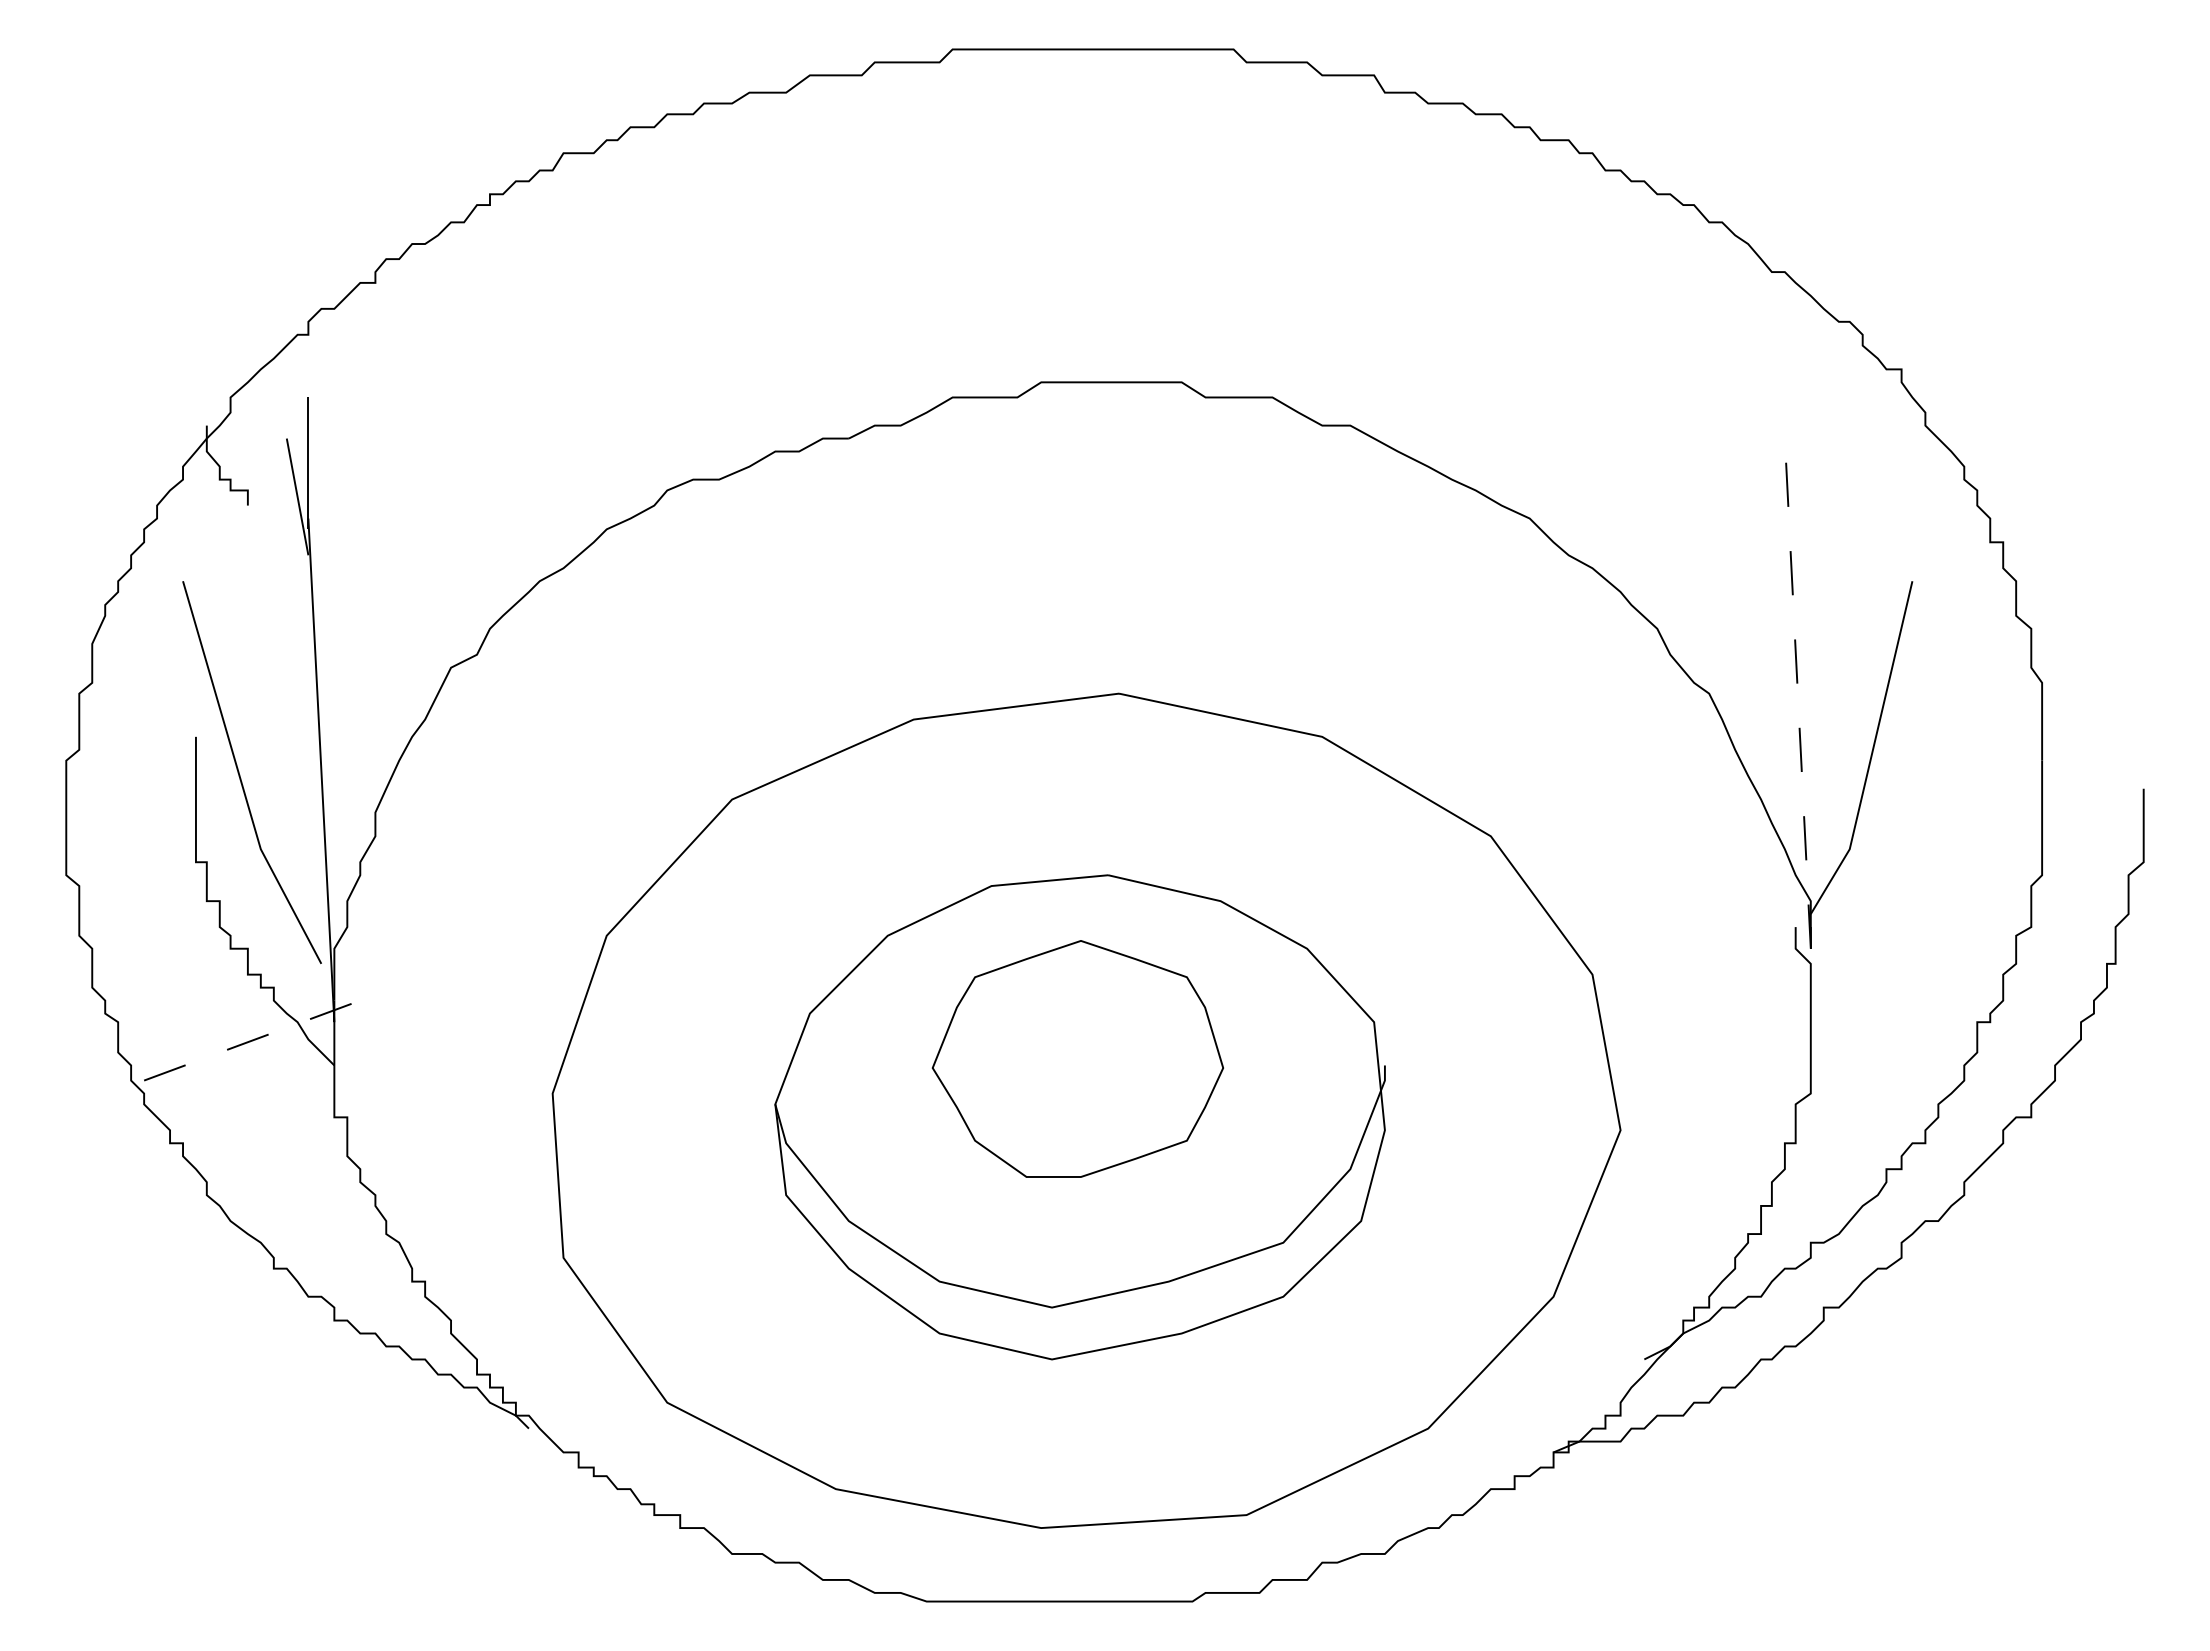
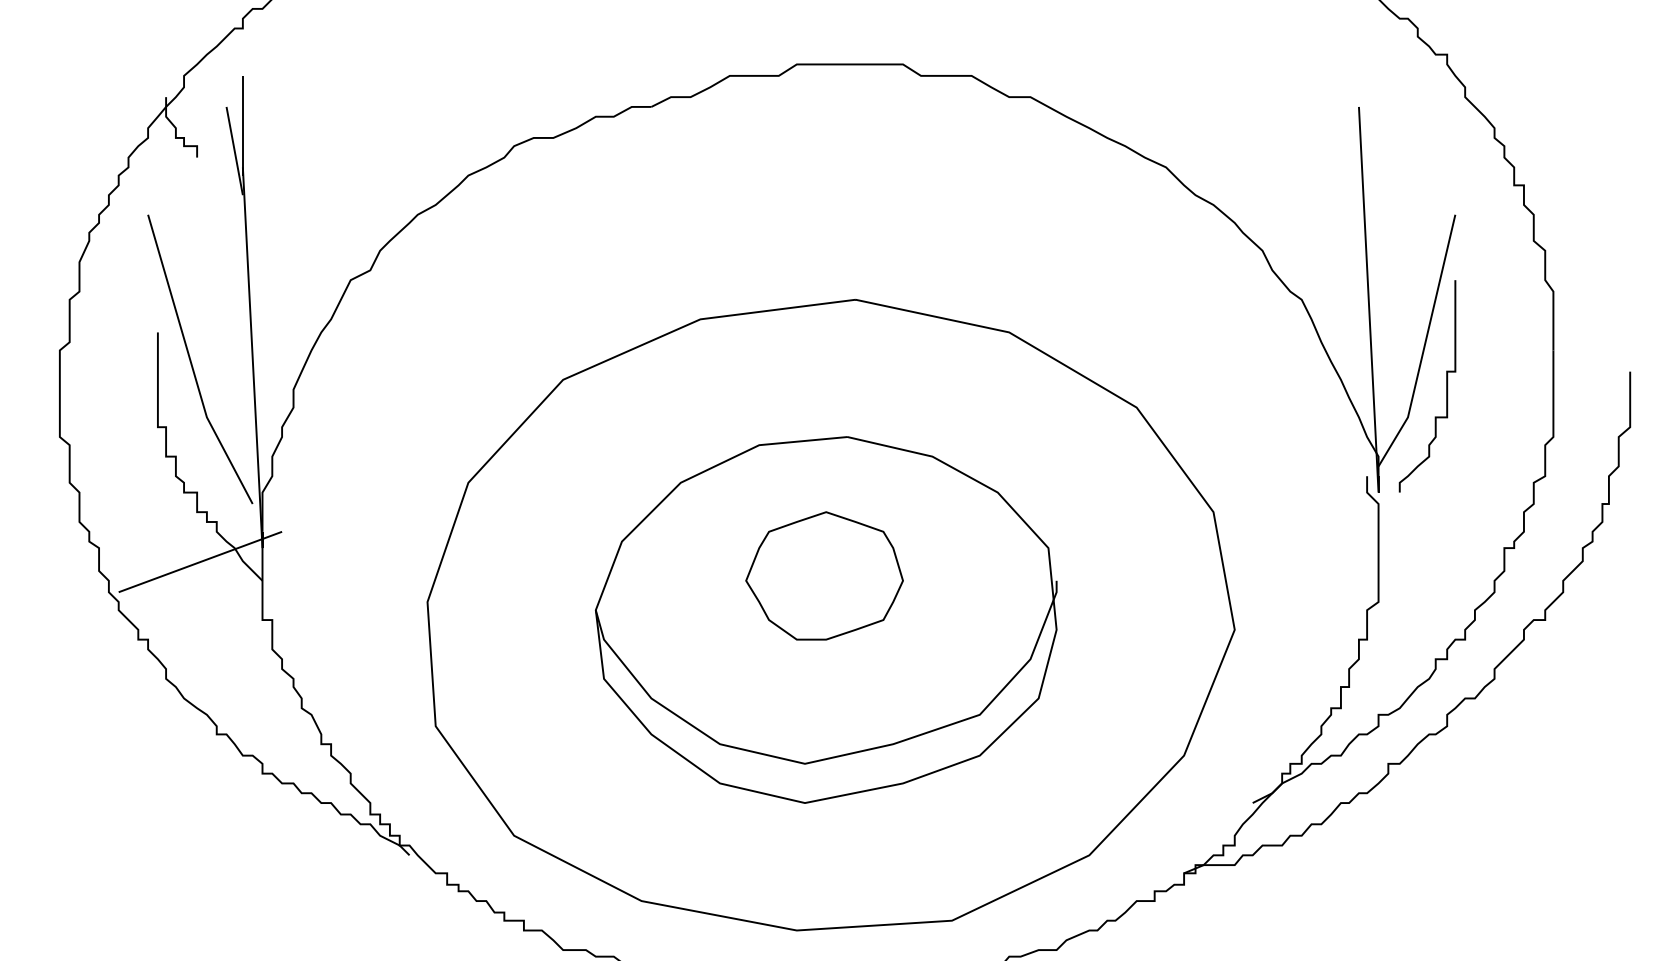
line: (1797, 693) -> (1368, 299), dashed -> solid
curve: (1900, 807) -> (1446, 385), added
line: (252, 1040) -> (200, 561), dashed -> solid
part: (1077, 1058) -> (824, 575), size x0.71

